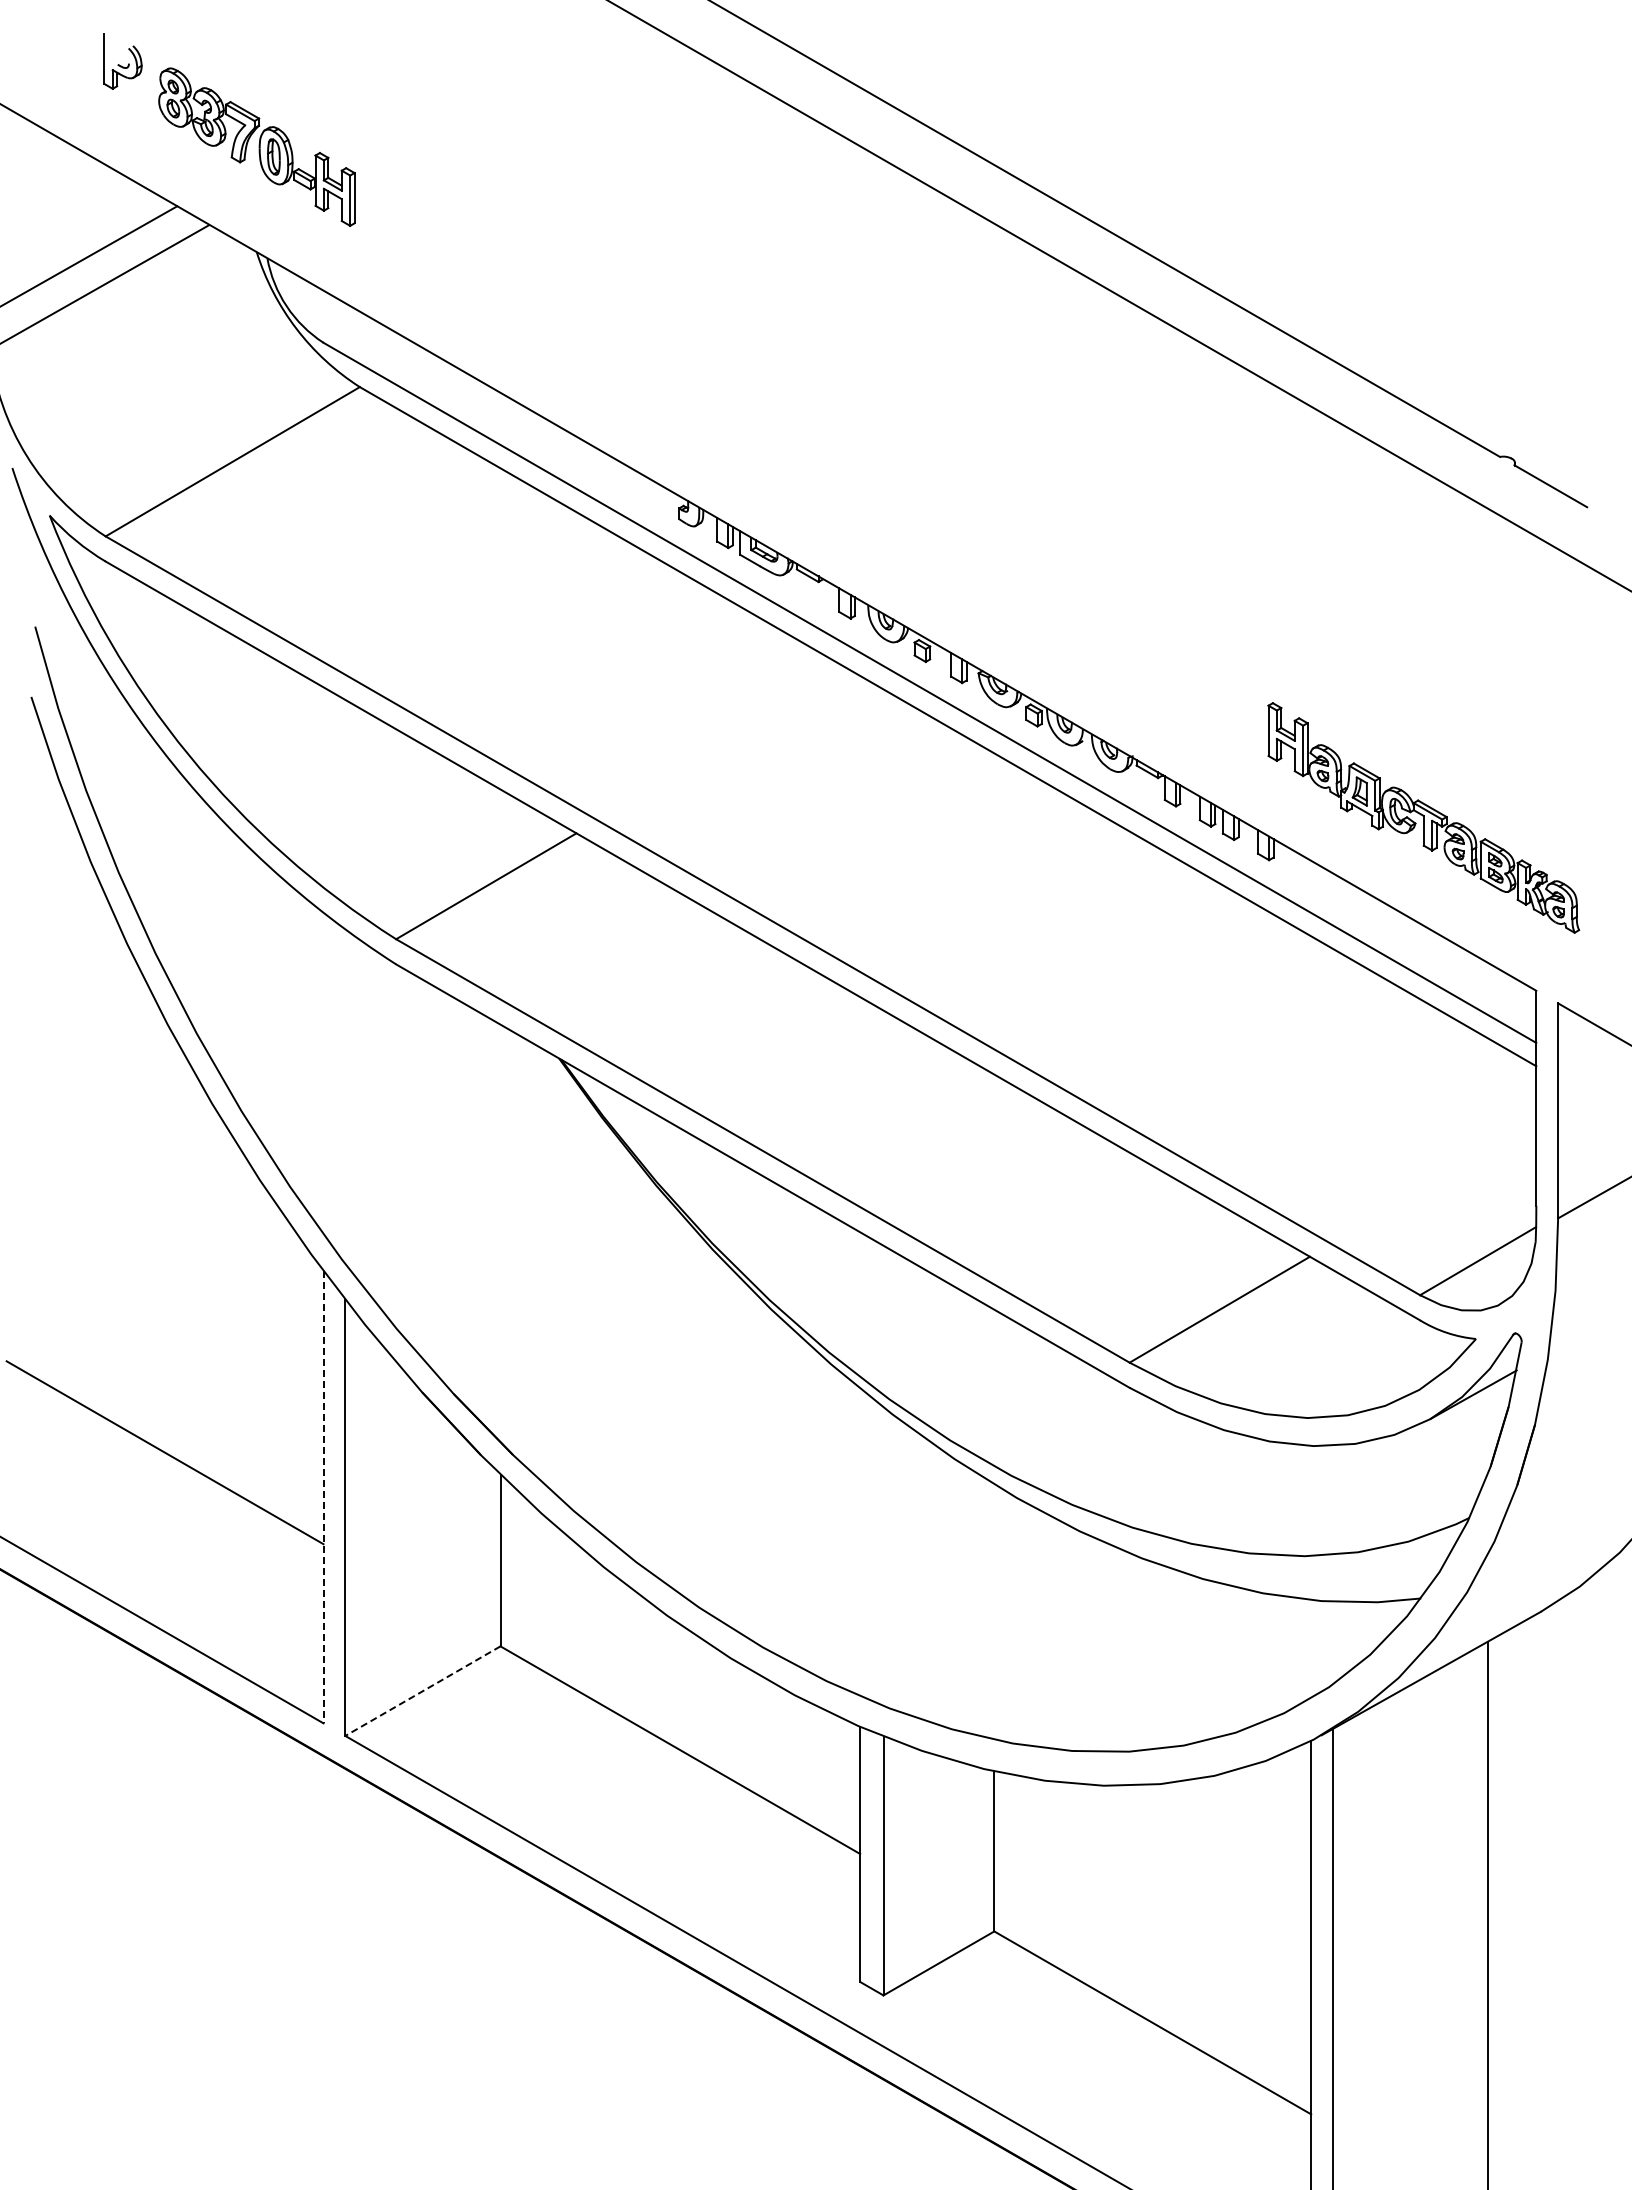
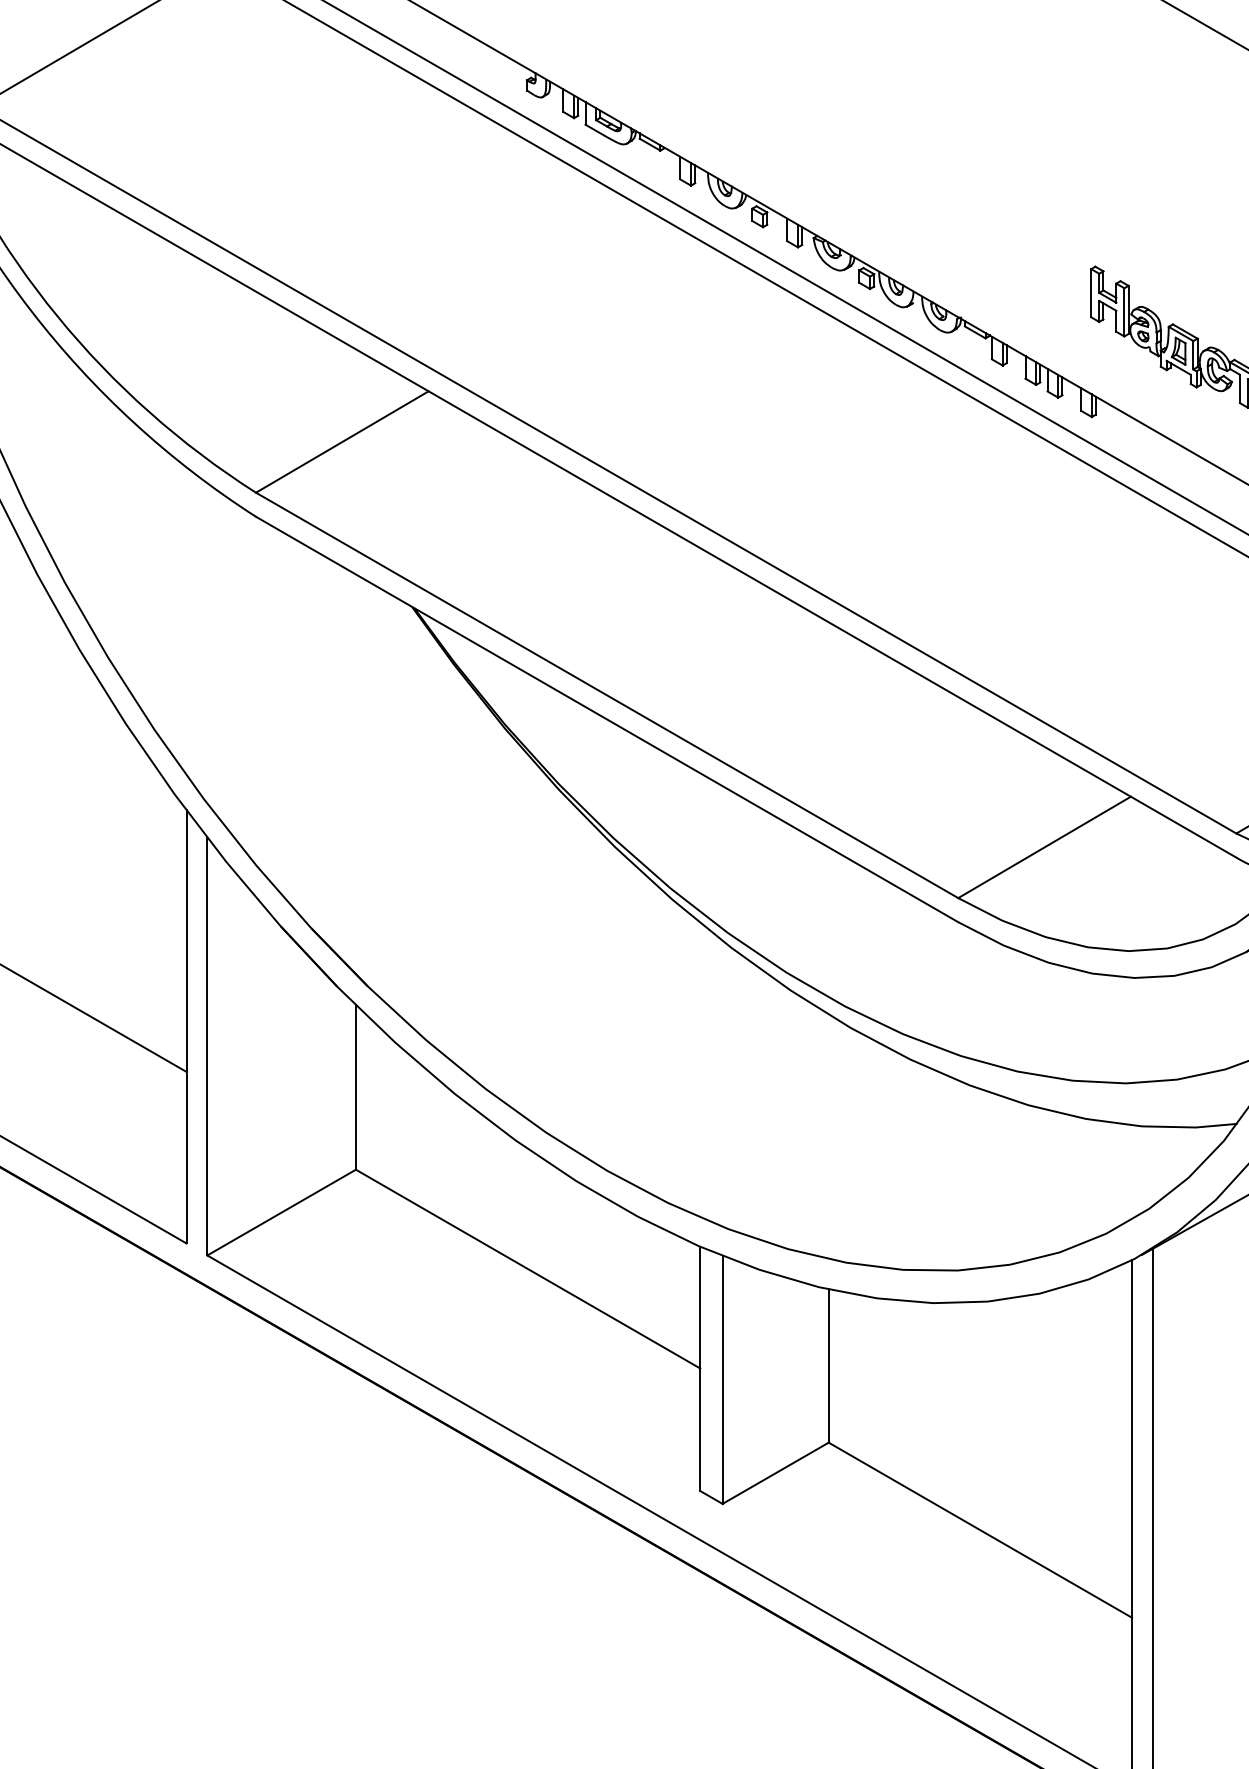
line: (323, 1497) -> (186, 1027), dashed -> solid
line: (422, 1691) -> (281, 1212), dashed -> solid

